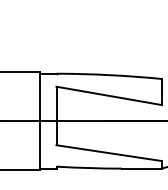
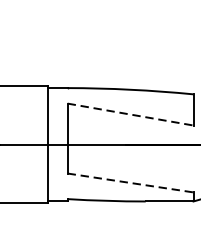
line: (109, 95) -> (130, 114), solid -> dashed
line: (109, 153) -> (130, 183), solid -> dashed

